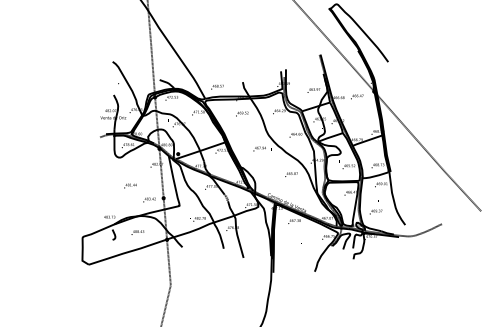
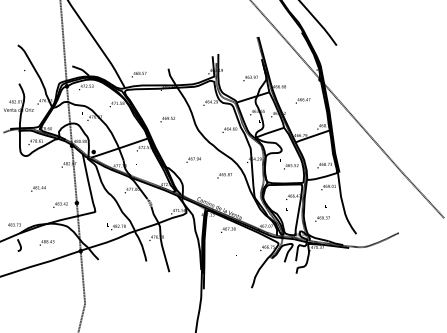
text: (357, 96) -> (303, 100), moved
text: (242, 113) -> (168, 118), moved
text: (259, 148) -> (193, 159), moved

